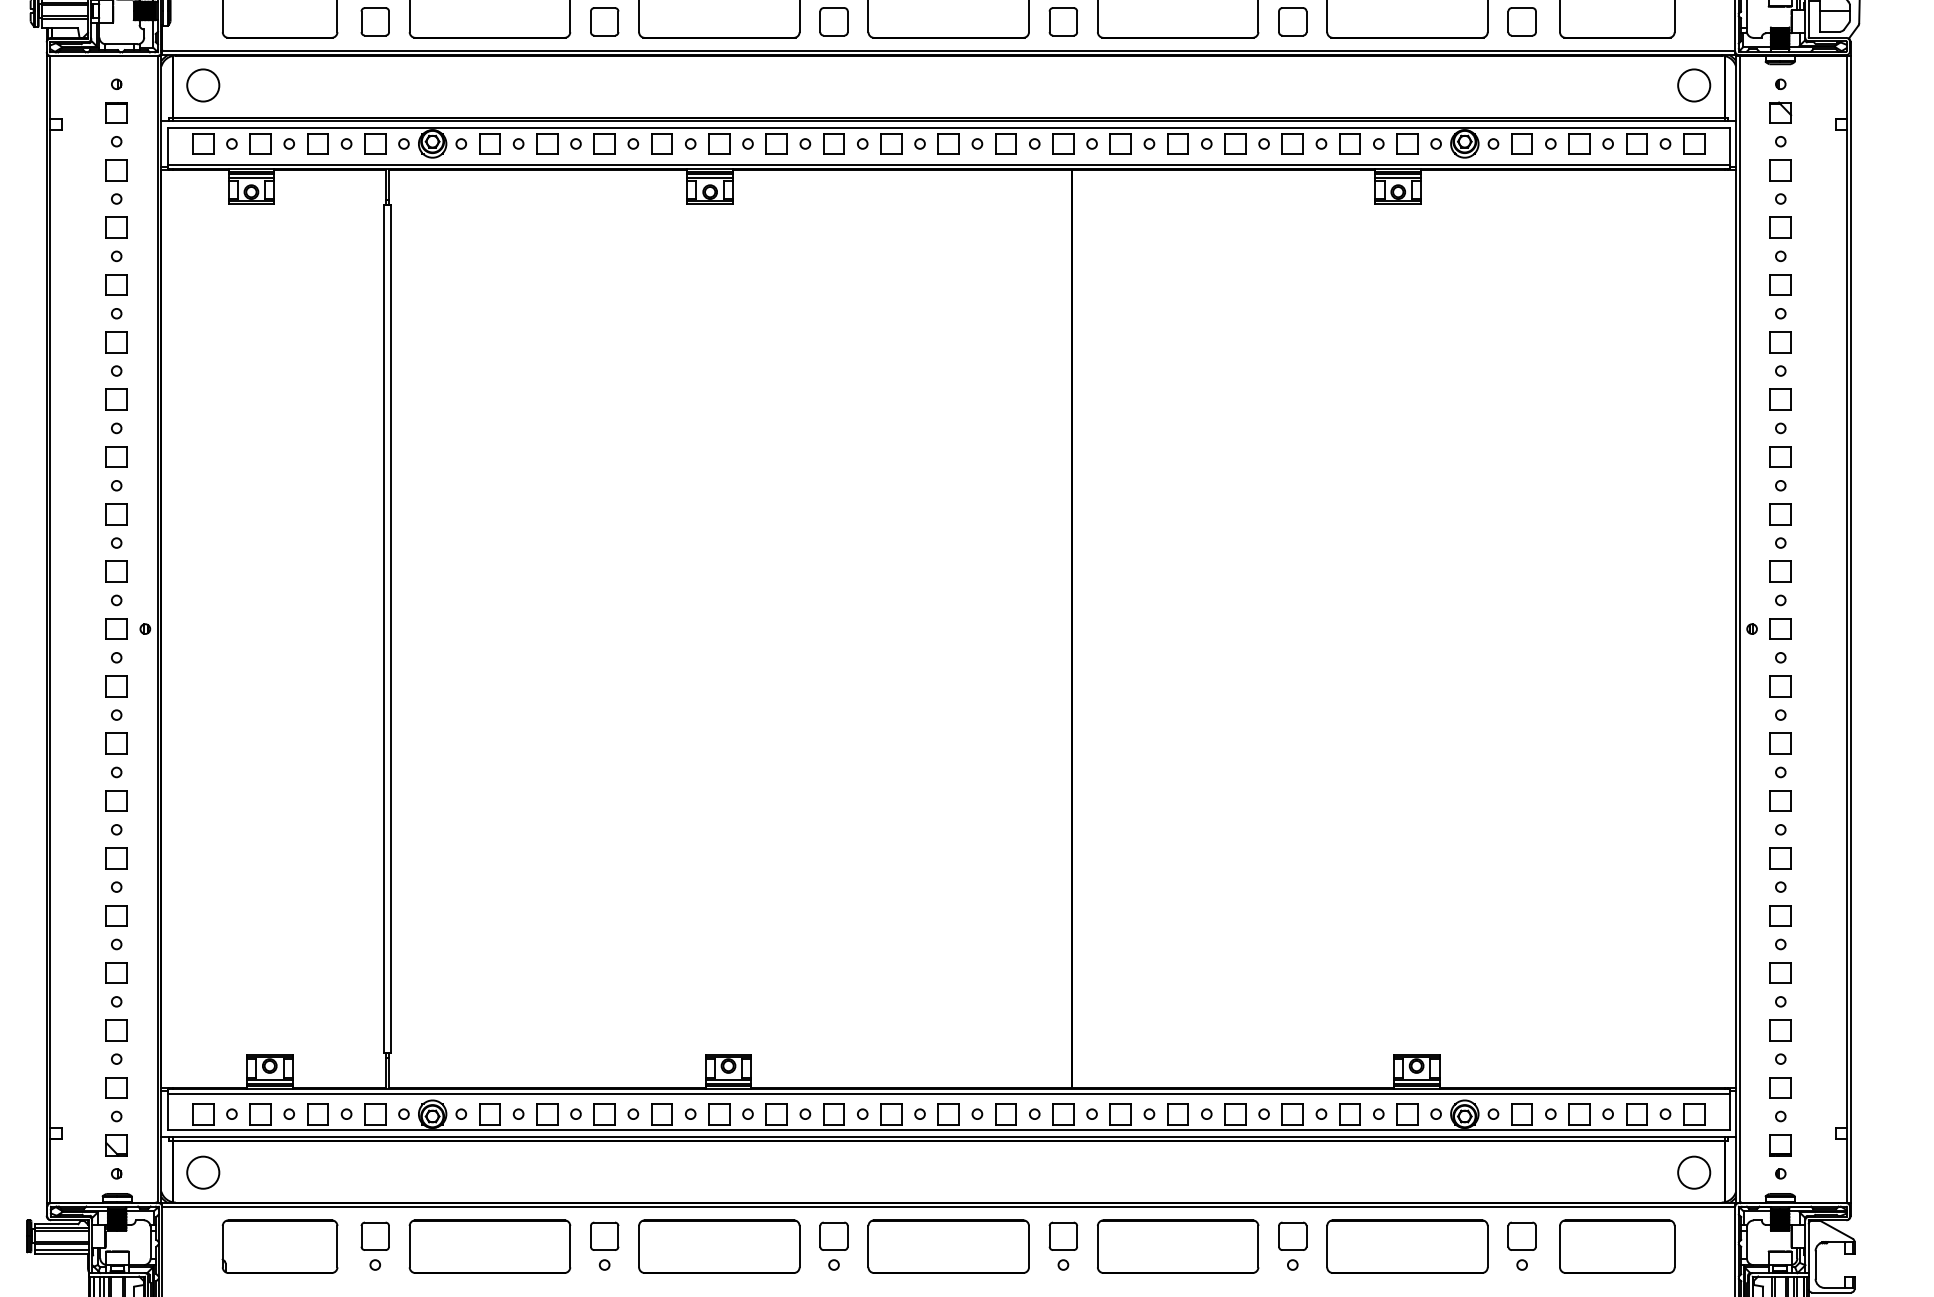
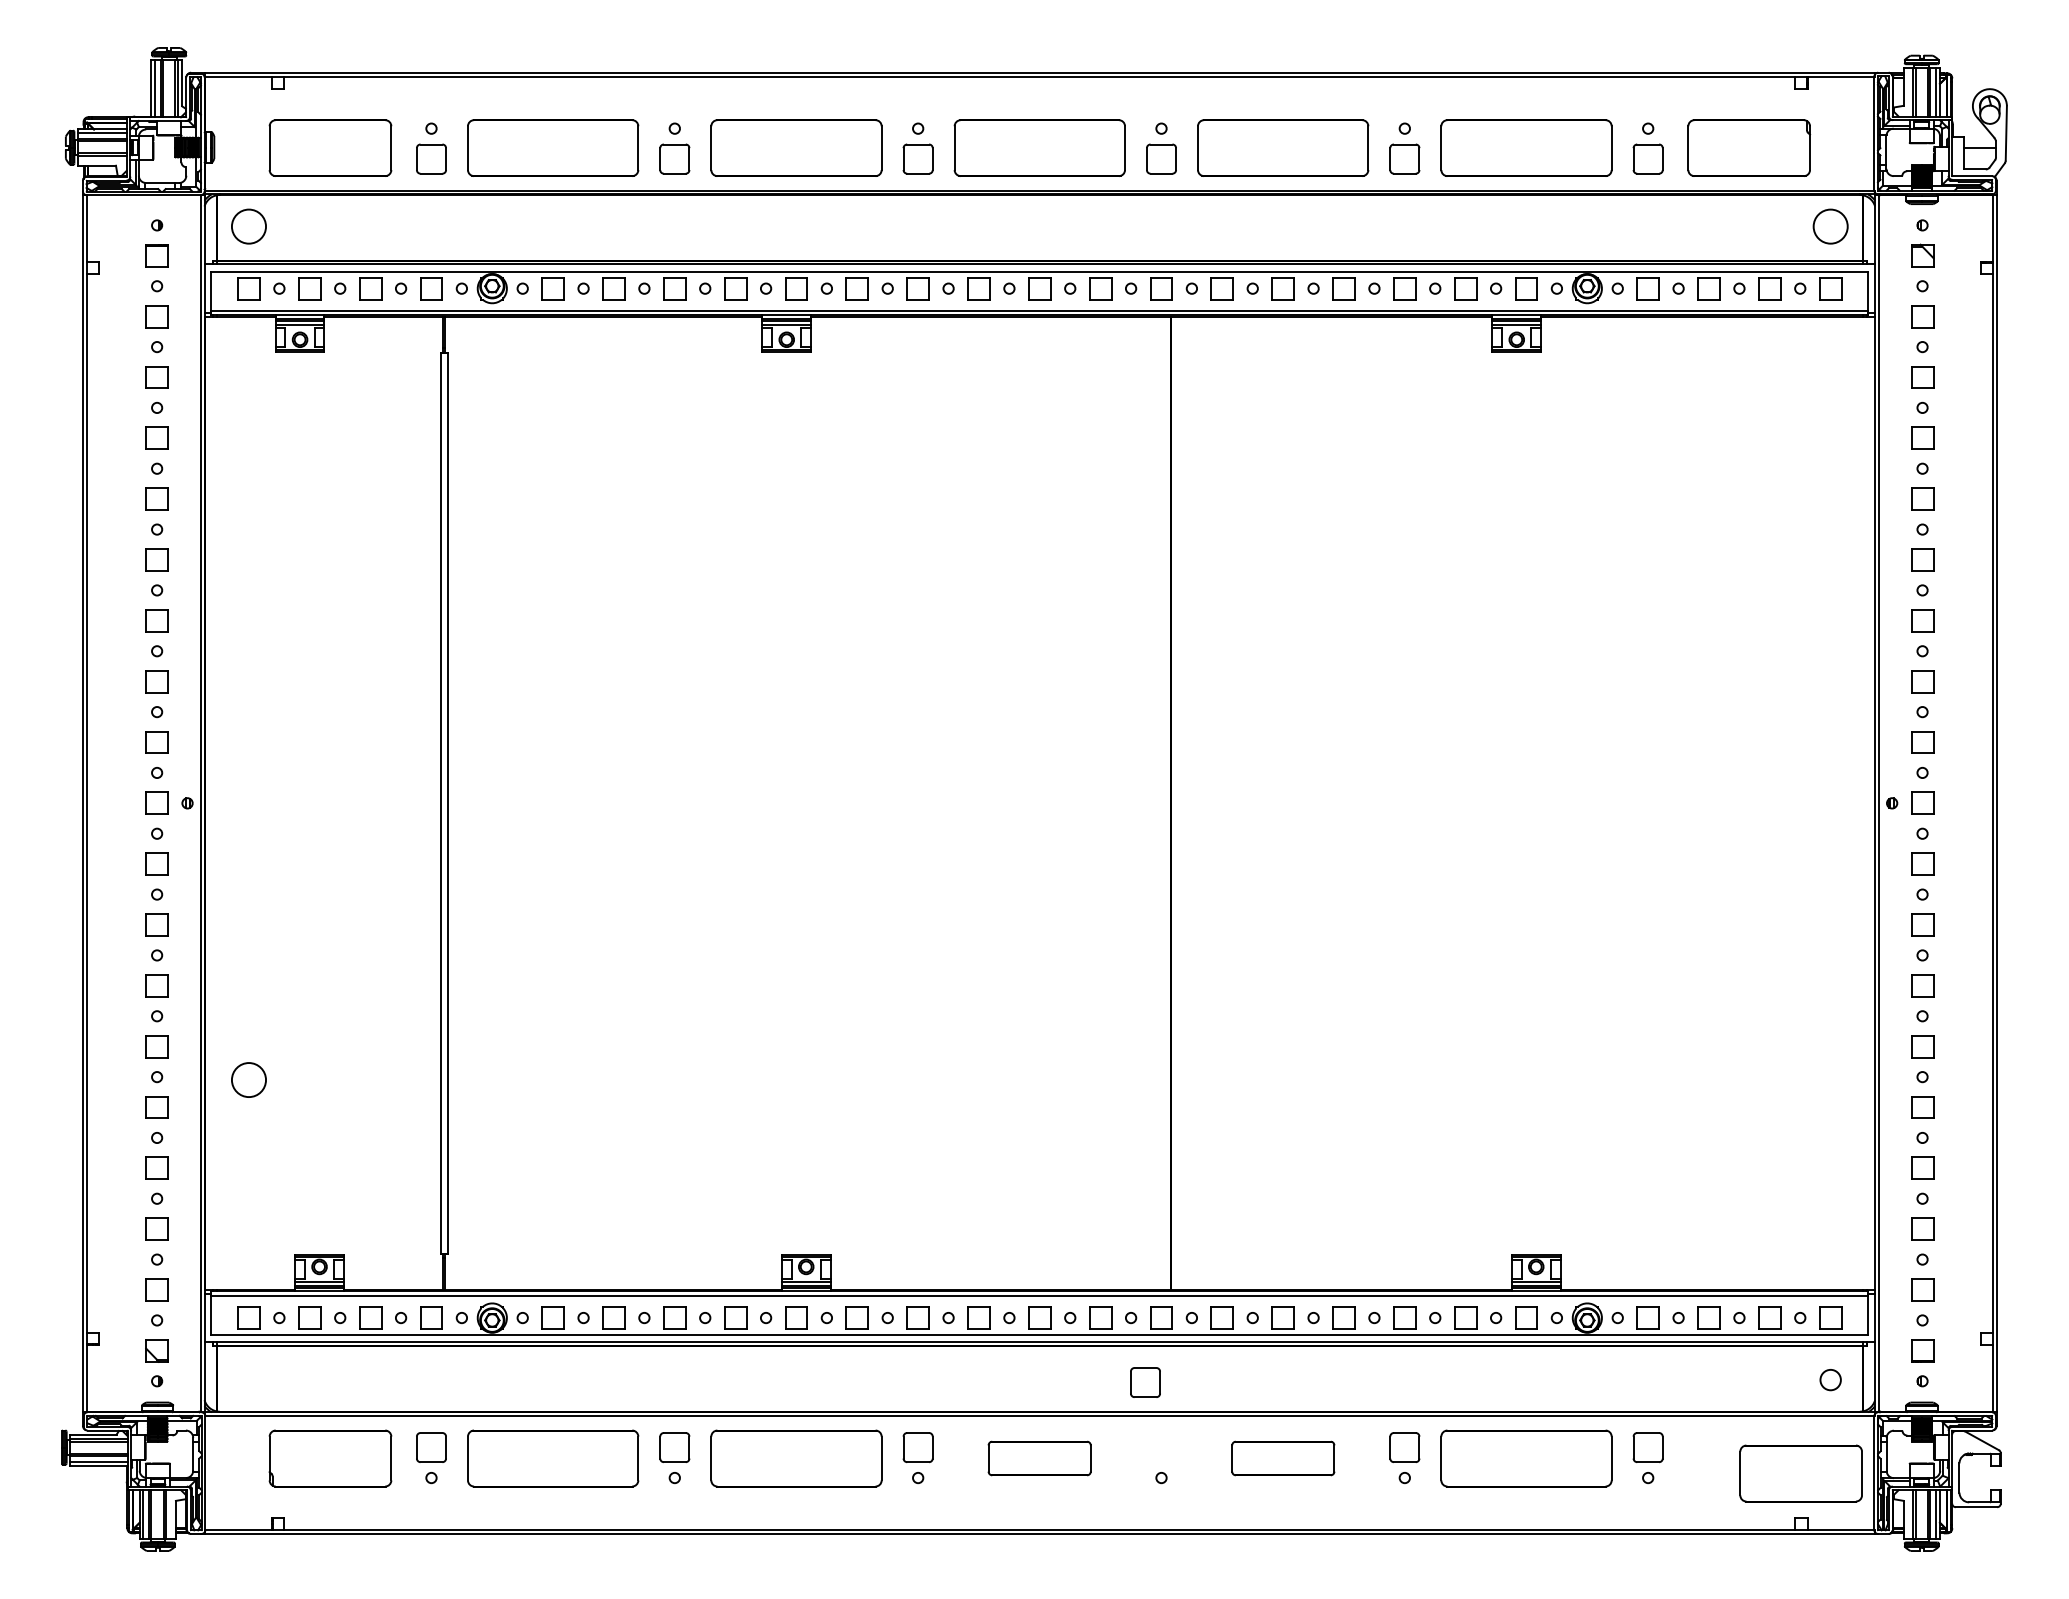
circle: (202, 1172) -> (248, 1079), moved
circle: (1694, 1173) -> (1830, 1380), size x0.6
part: (1063, 1236) -> (1145, 1382), moved
part: (948, 1246) -> (1039, 1458), size x0.6
part: (1178, 1246) -> (1283, 1458), size x0.6
part: (1616, 1246) -> (1800, 1473), moved

